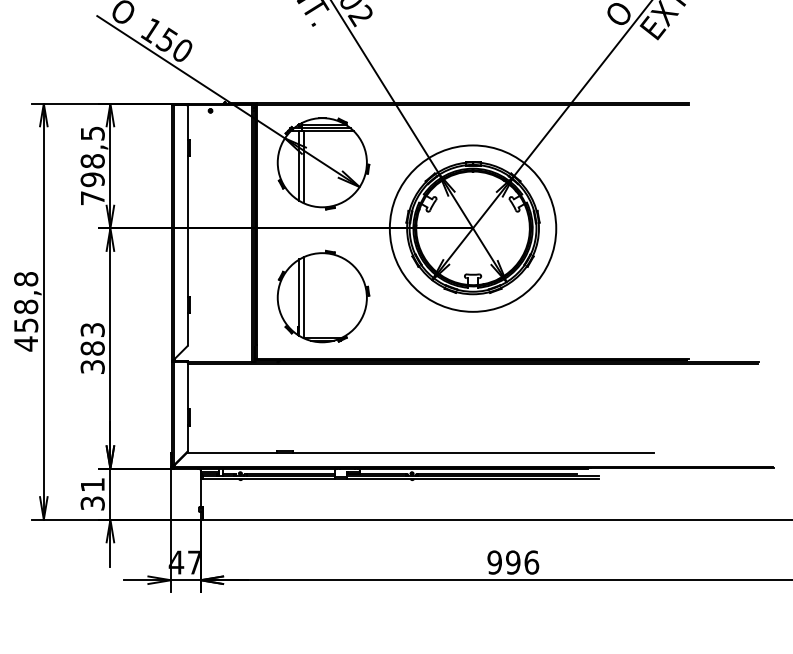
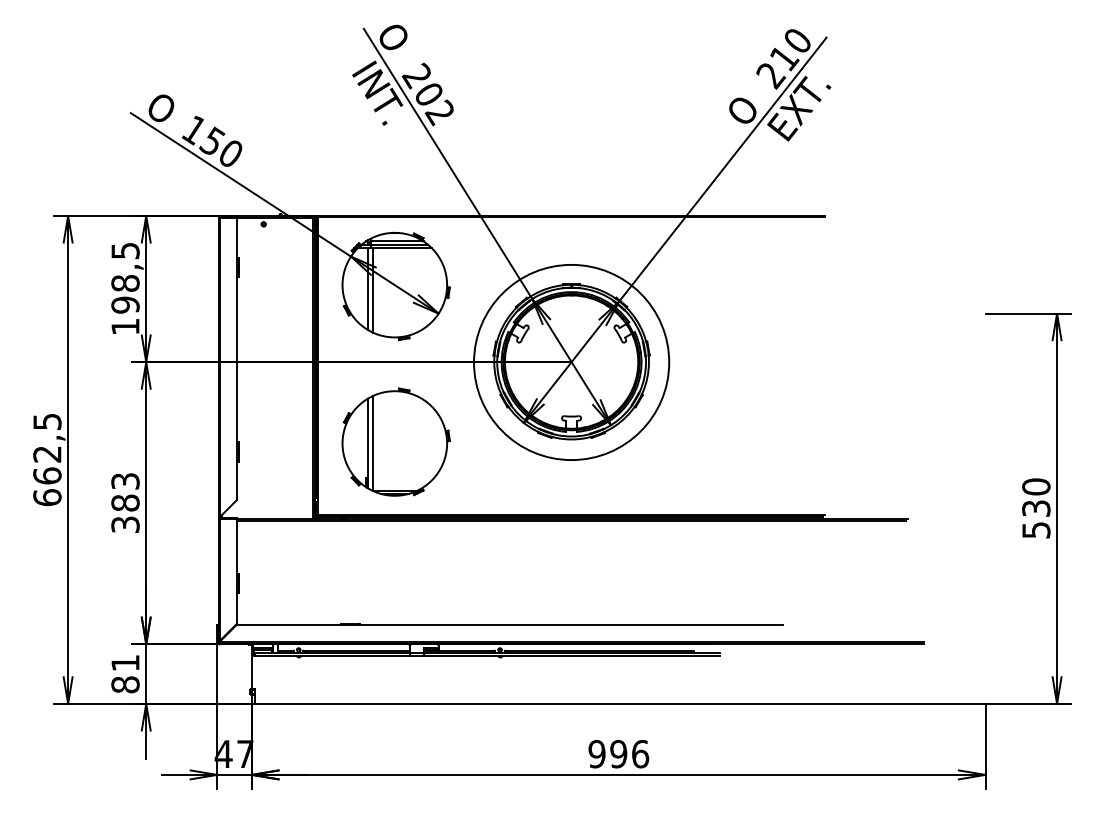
text: (92, 197) -> (125, 326), 798,5 -> 198,5
text: (26, 311) -> (47, 459), 458,8 -> 662,5
text: (92, 503) -> (125, 684), 31 -> 81

